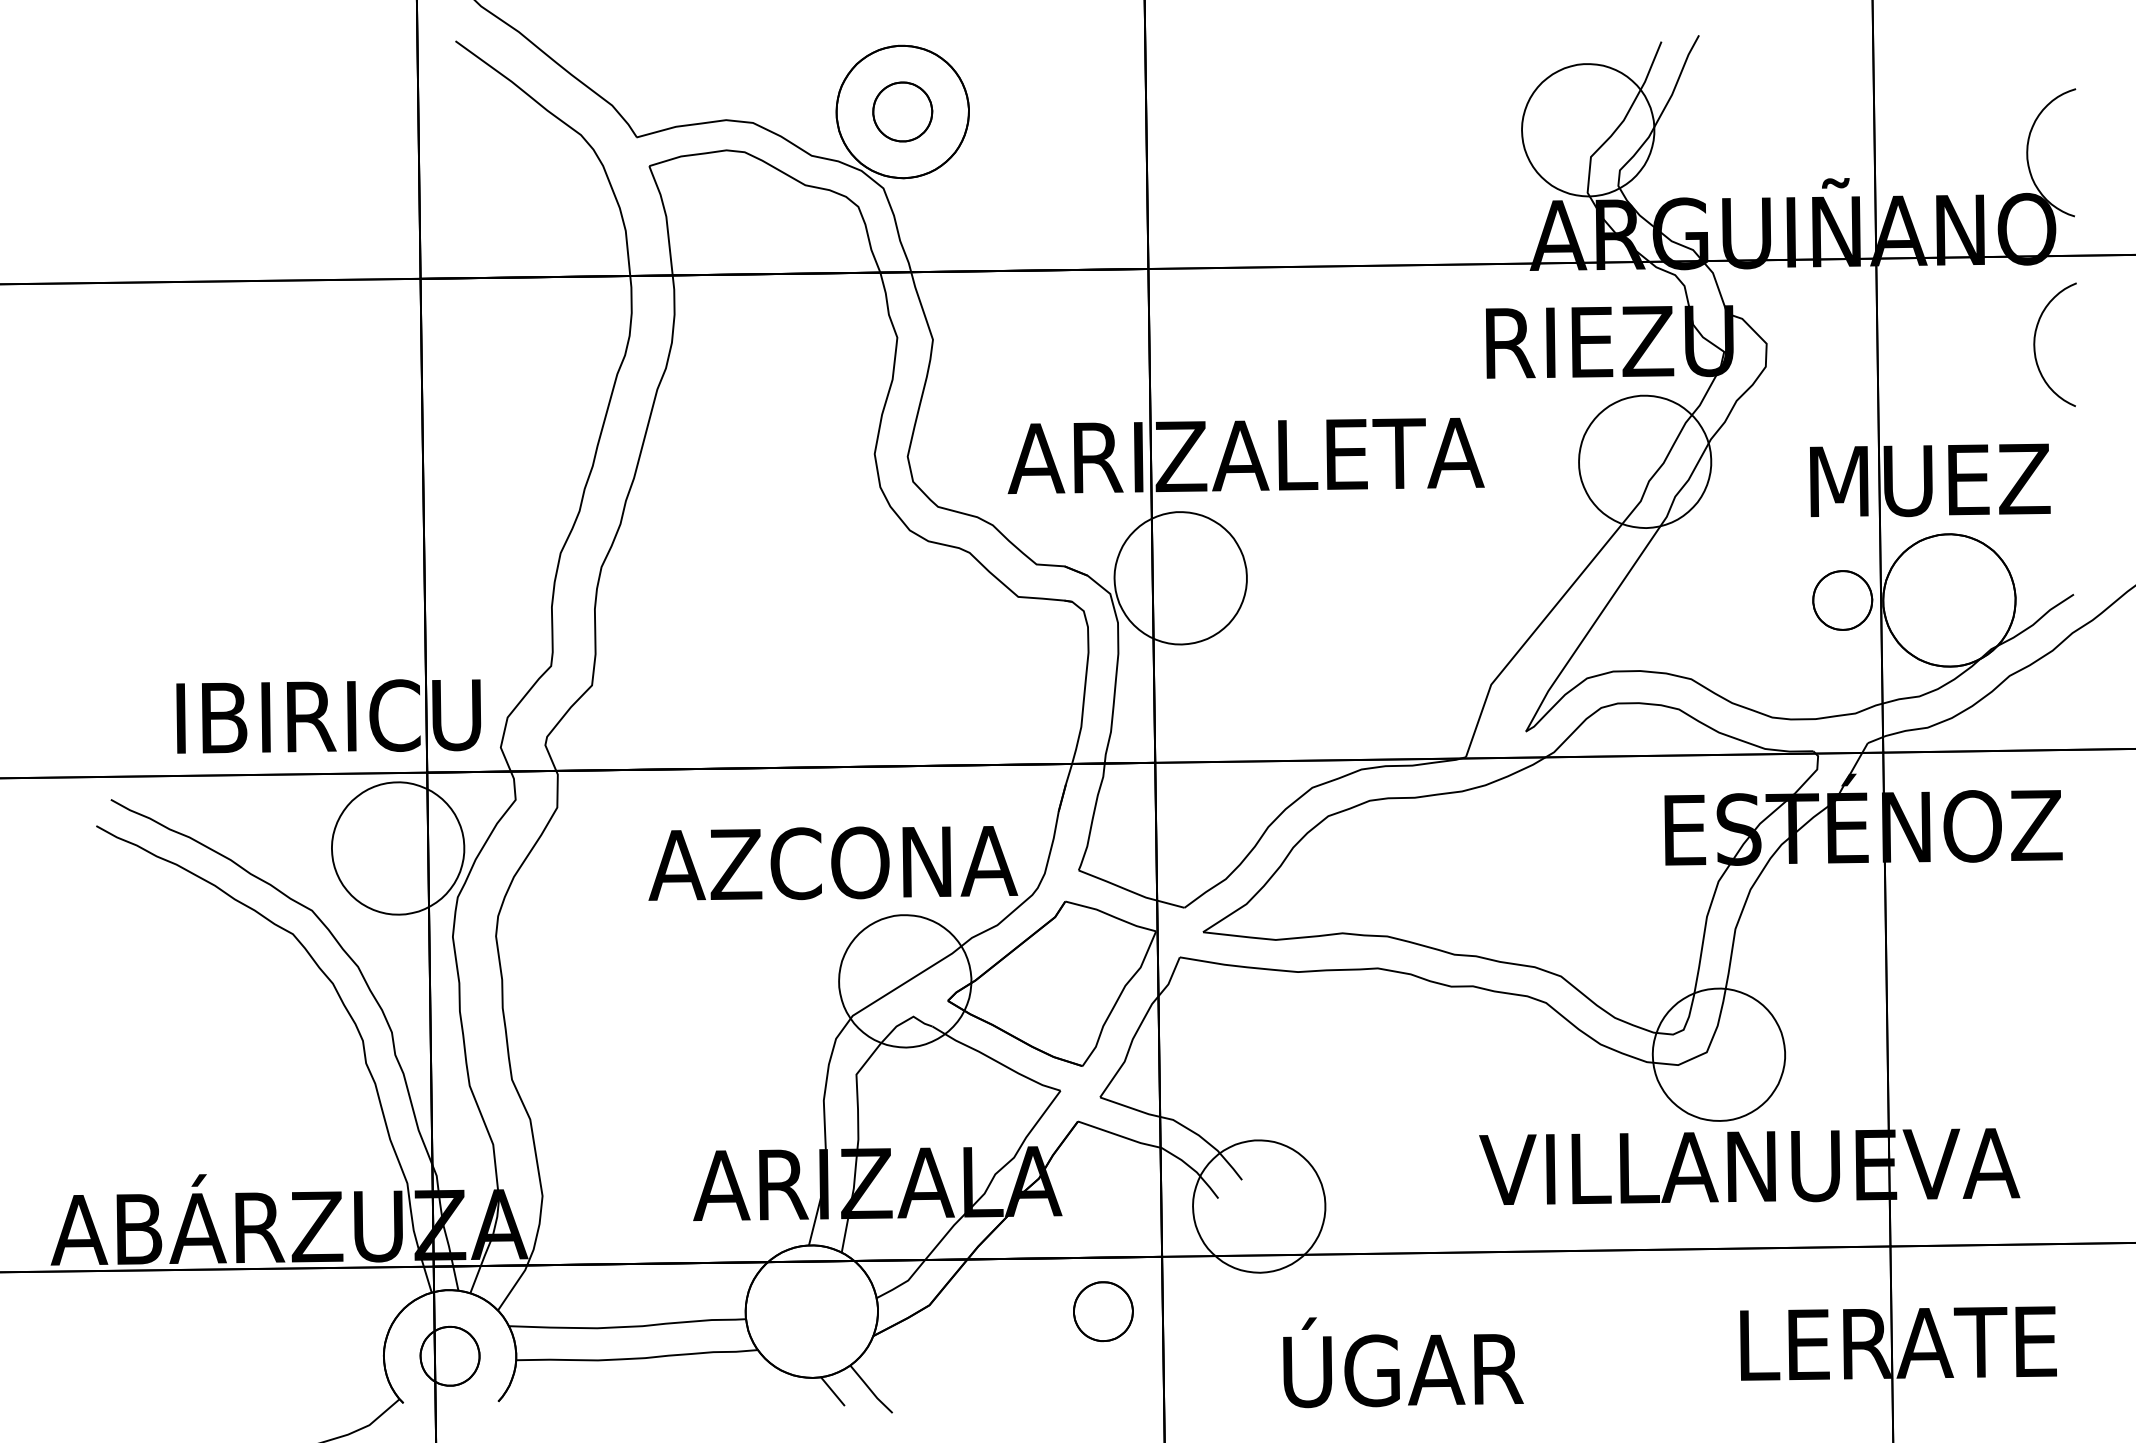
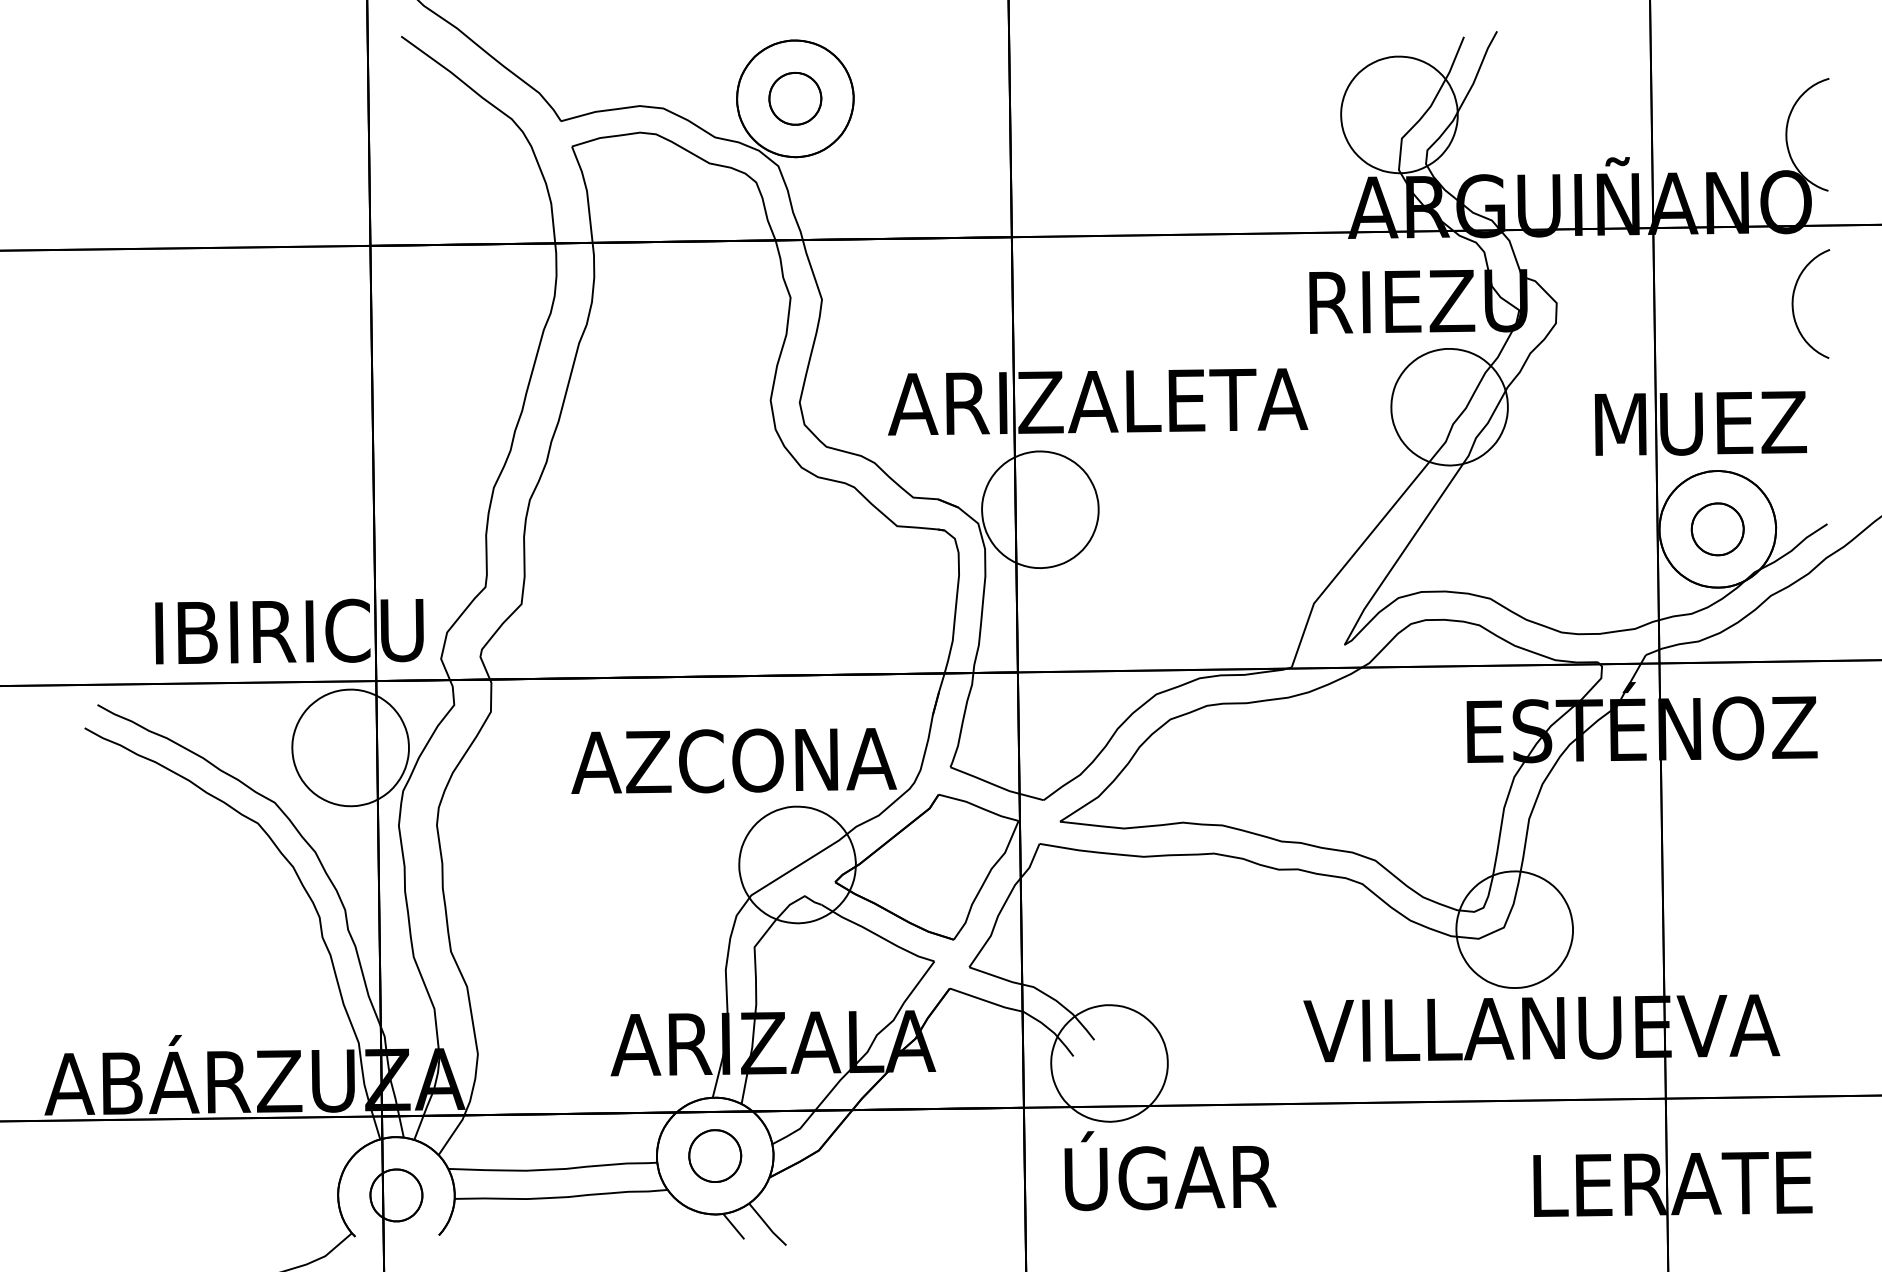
part: (1842, 600) -> (1717, 529), moved
part: (1103, 1310) -> (715, 1155), moved
text: (1403, 1363) -> (1170, 1171), moved

